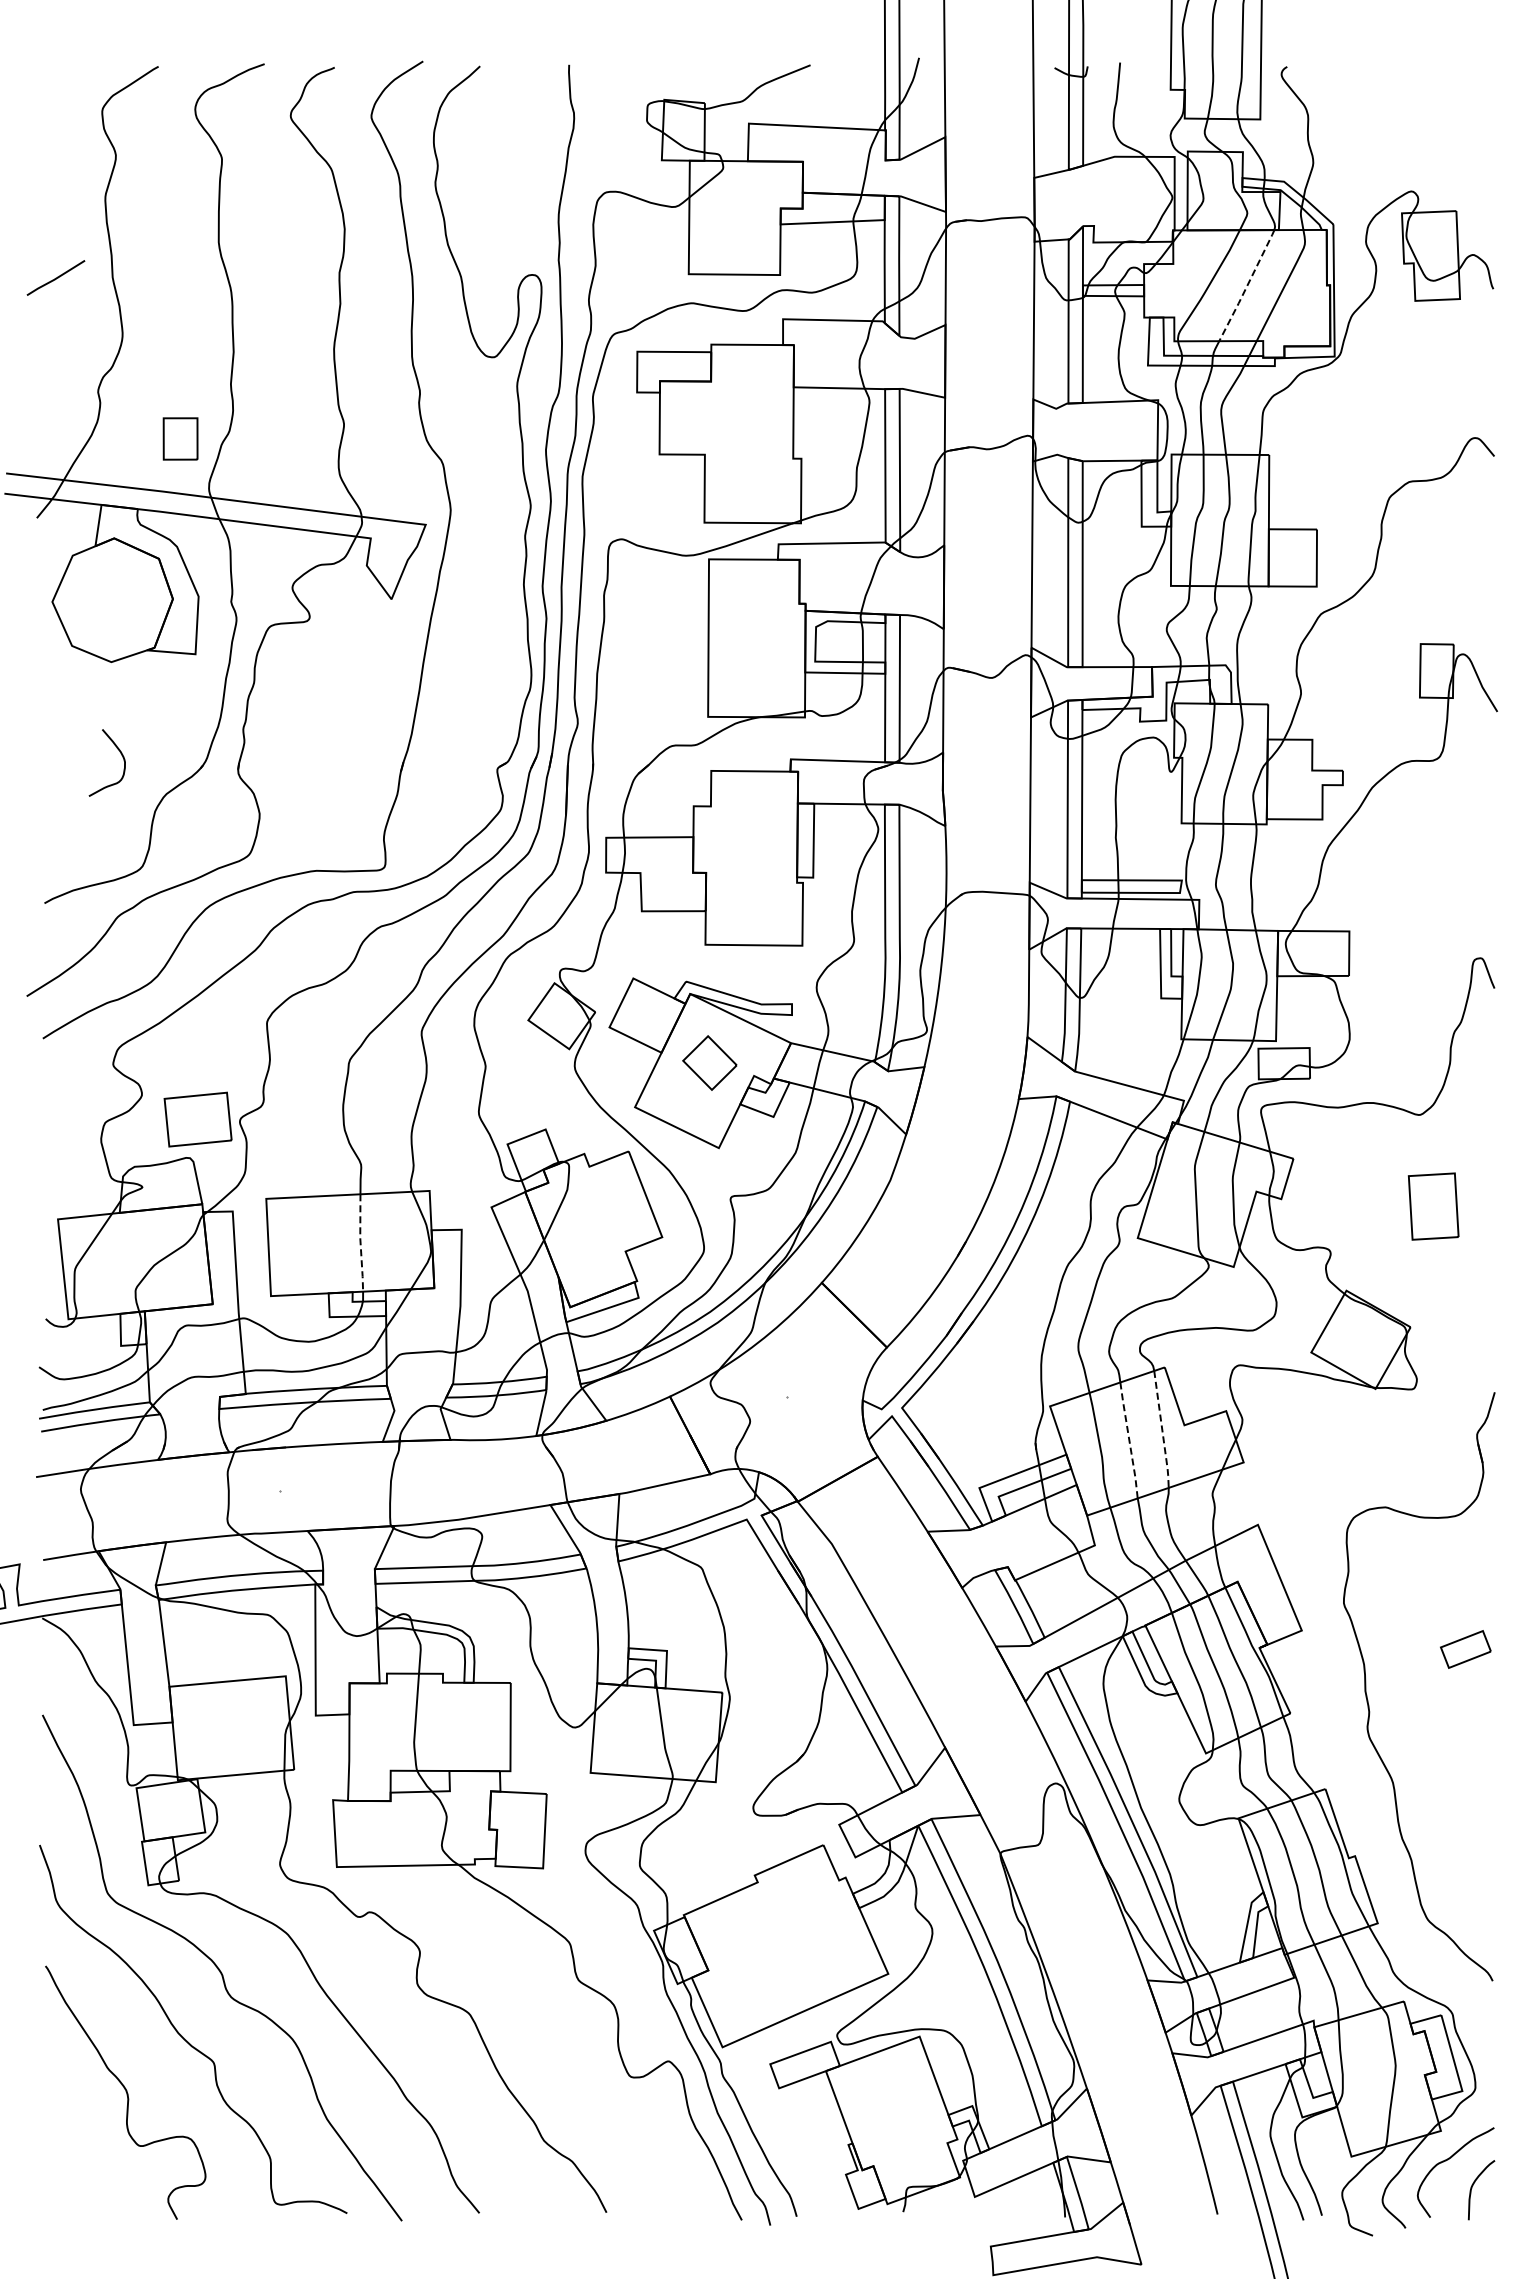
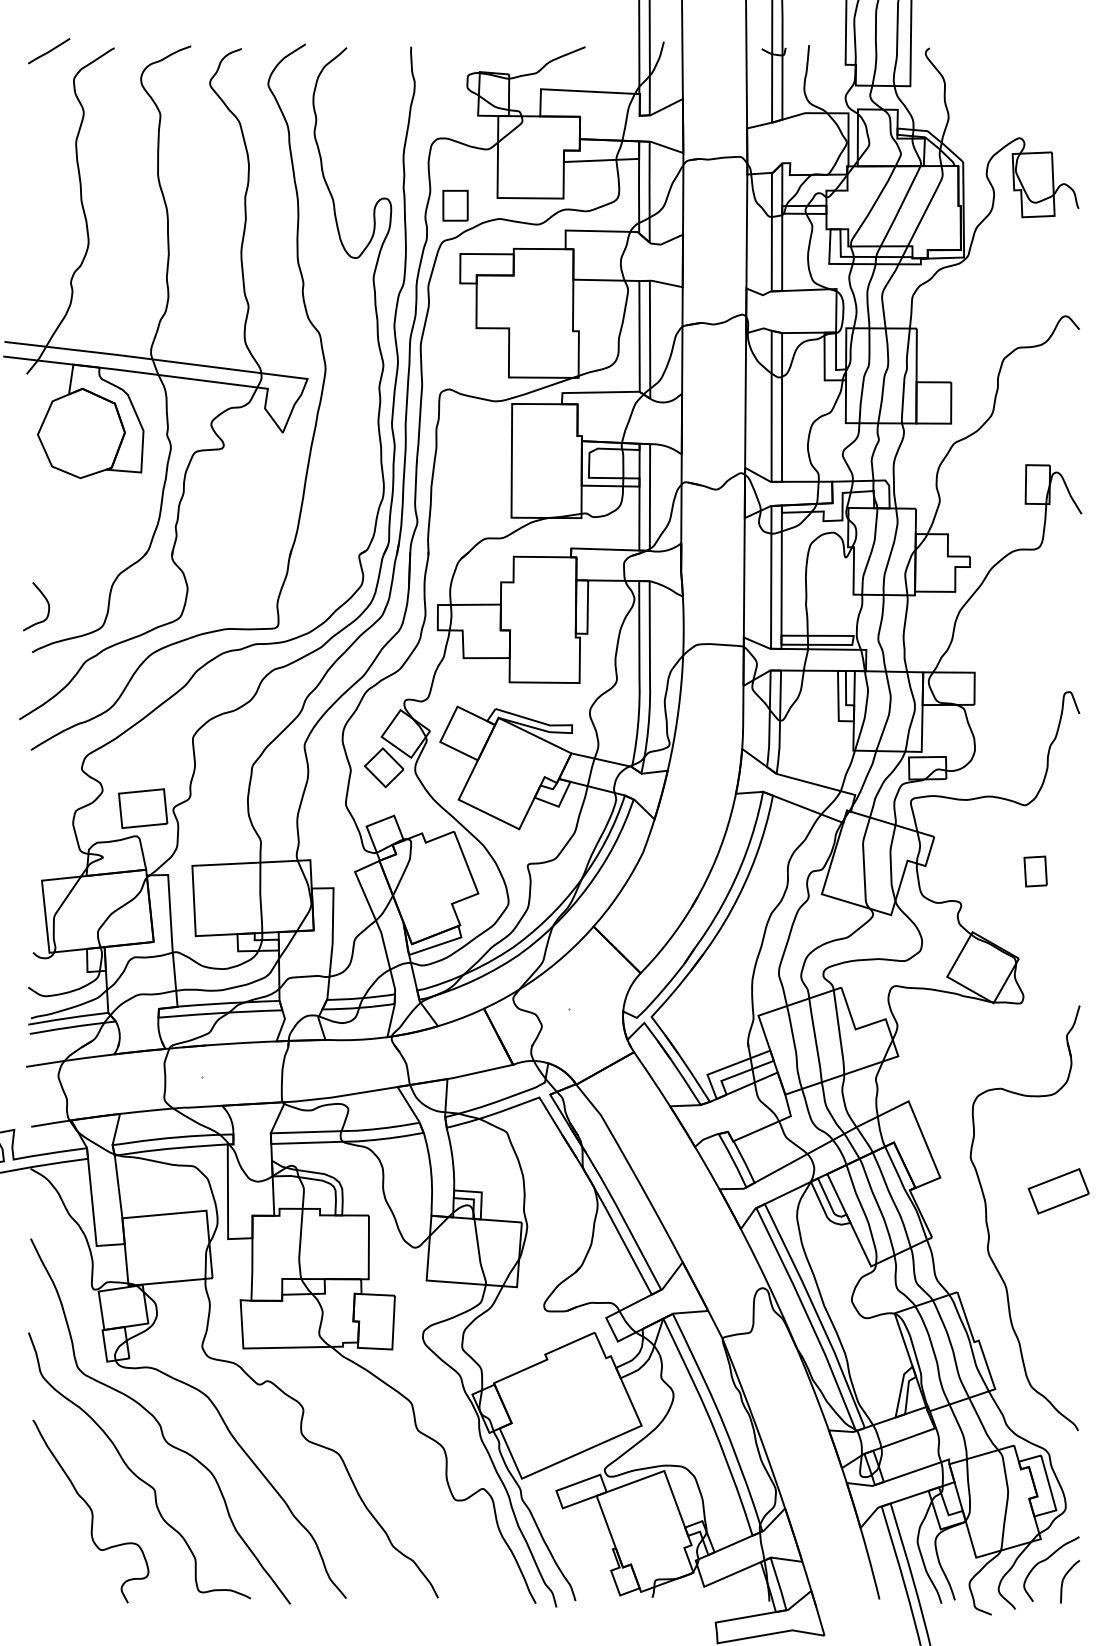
line: (56, 277) -> (49, 50), moved
line: (1247, 285) -> (901, 206), dashed -> solid
part: (180, 438) -> (455, 205), moved
curve: (121, 755) -> (46, 601), moved
part: (709, 1062) -> (383, 767), moved
part: (1433, 1206) -> (1035, 871), size x0.62
line: (360, 1243) -> (260, 898), dashed -> solid
line: (1162, 1431) -> (839, 1033), dashed -> solid
line: (1129, 1440) -> (815, 1040), dashed -> solid
part: (1465, 1649) -> (1058, 1191), size x1.67

